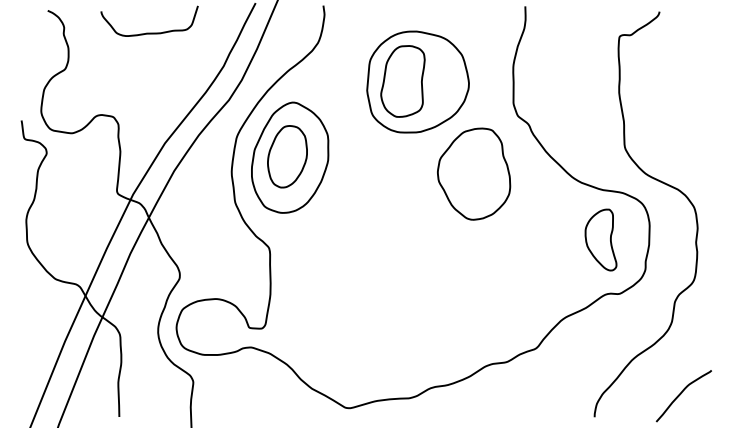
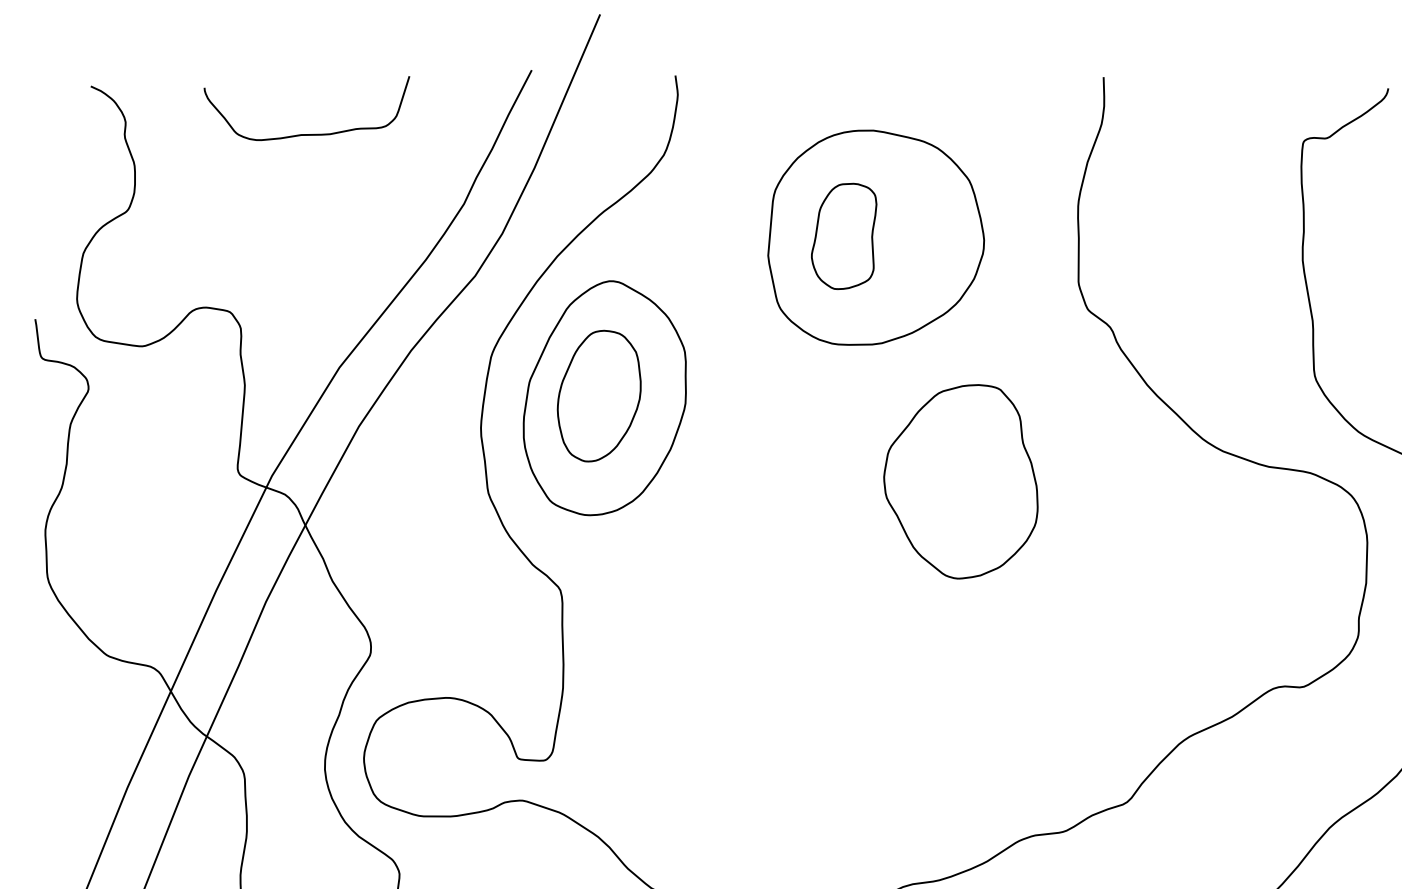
part: (402, 81) -> (843, 236), size x0.7
part: (474, 173) -> (961, 480), moved
part: (600, 239) -> (1263, 571), removed

